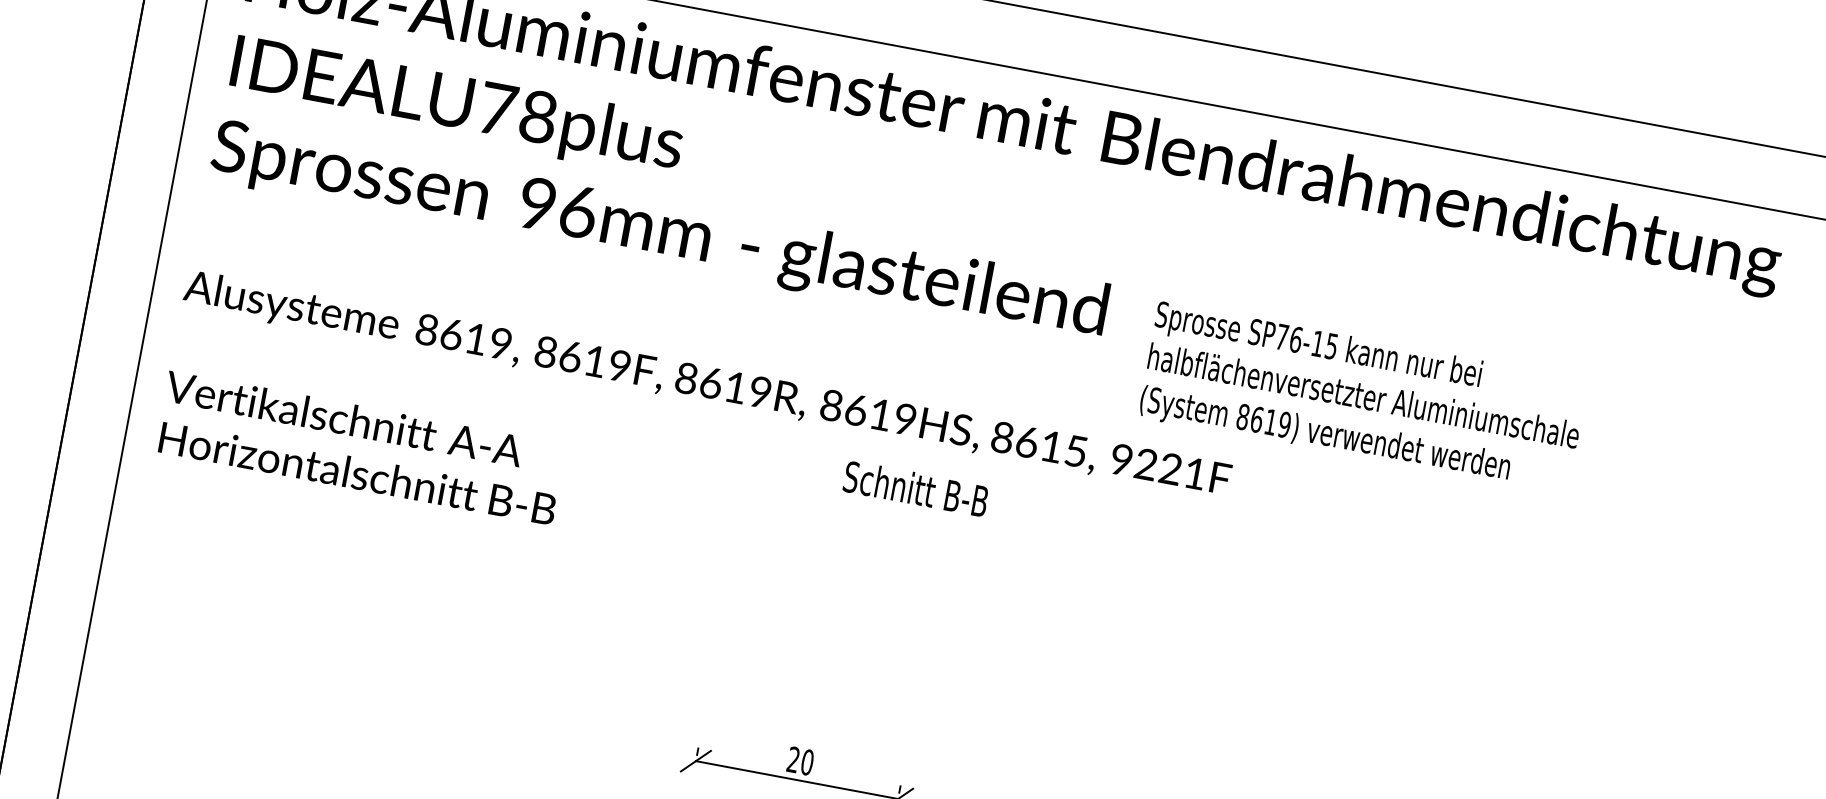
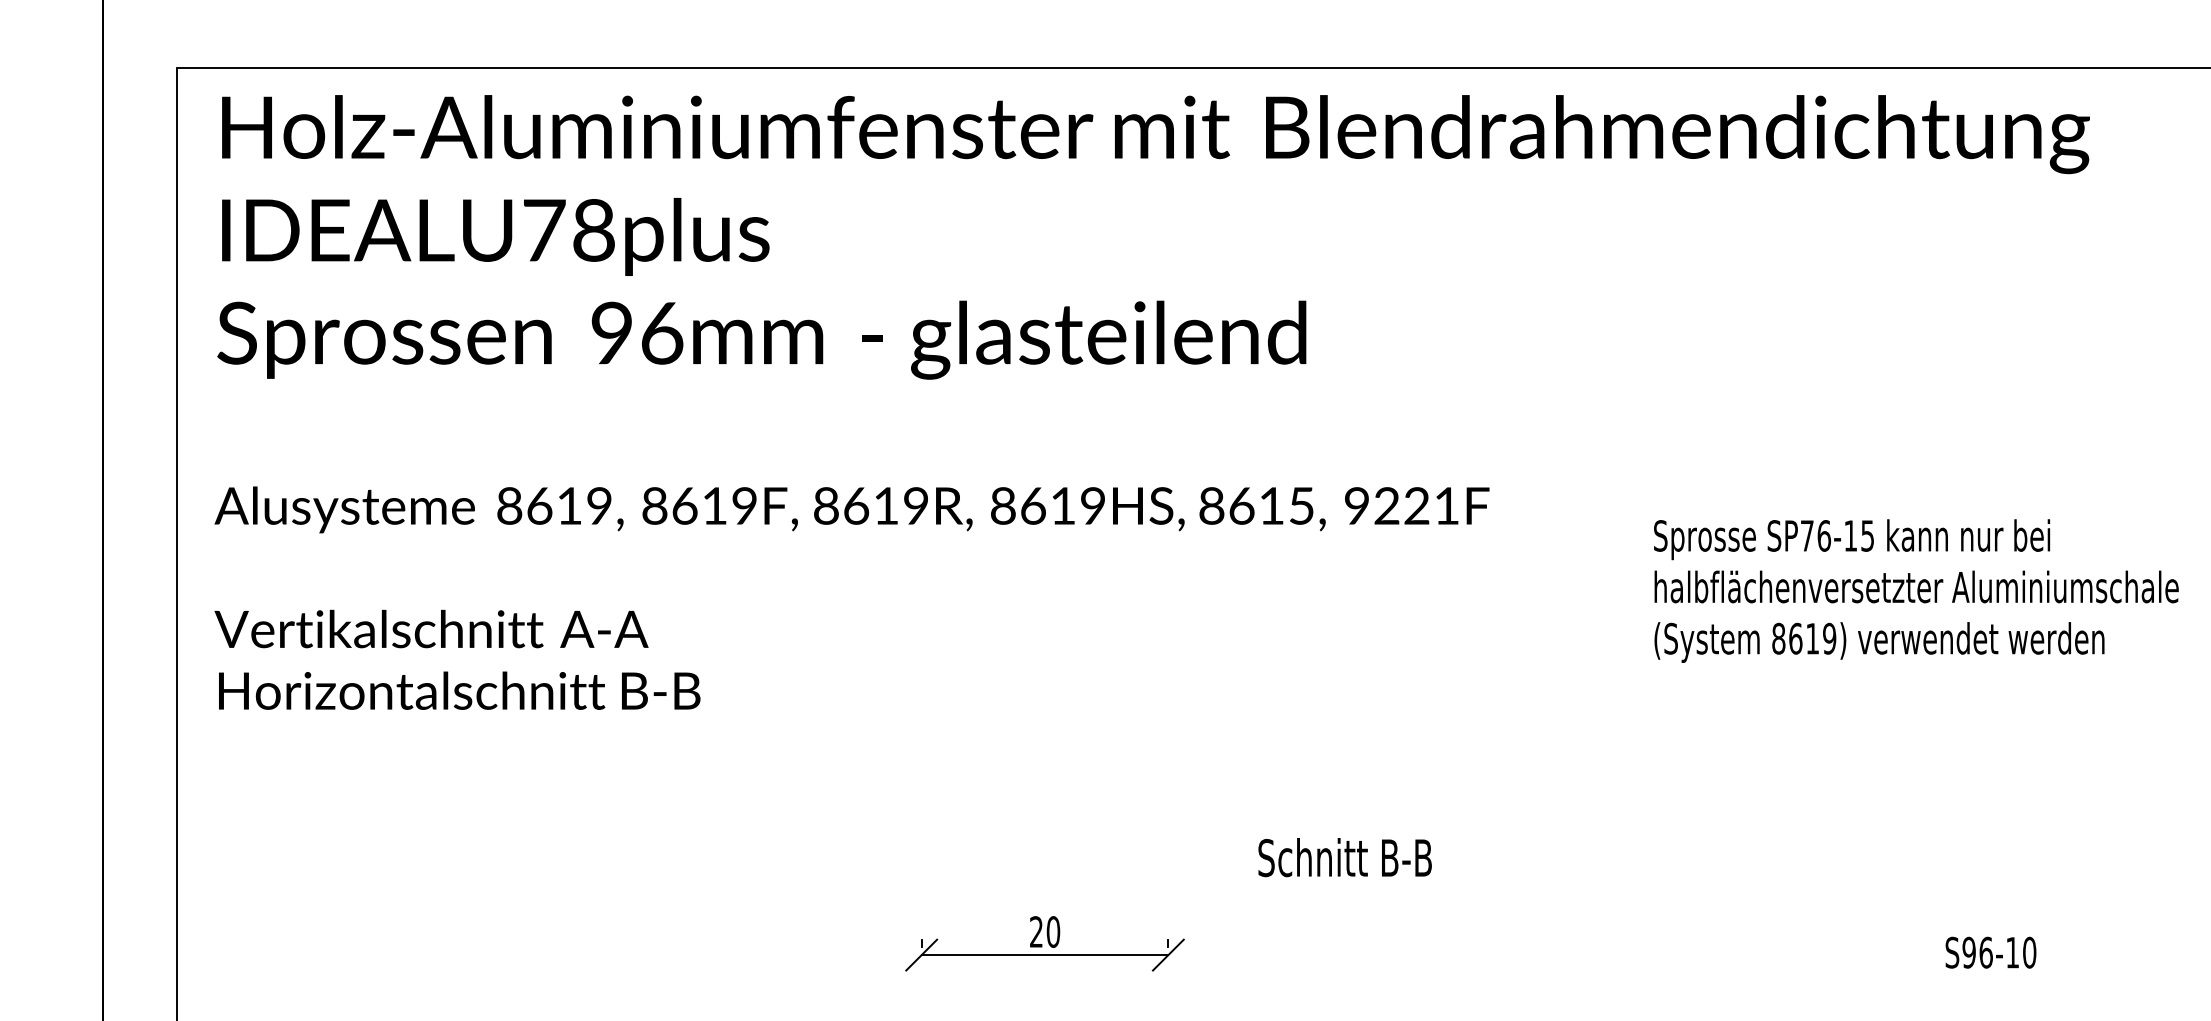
text: (1363, 398) -> (1916, 590), moved
text: (915, 488) -> (1344, 857), moved

